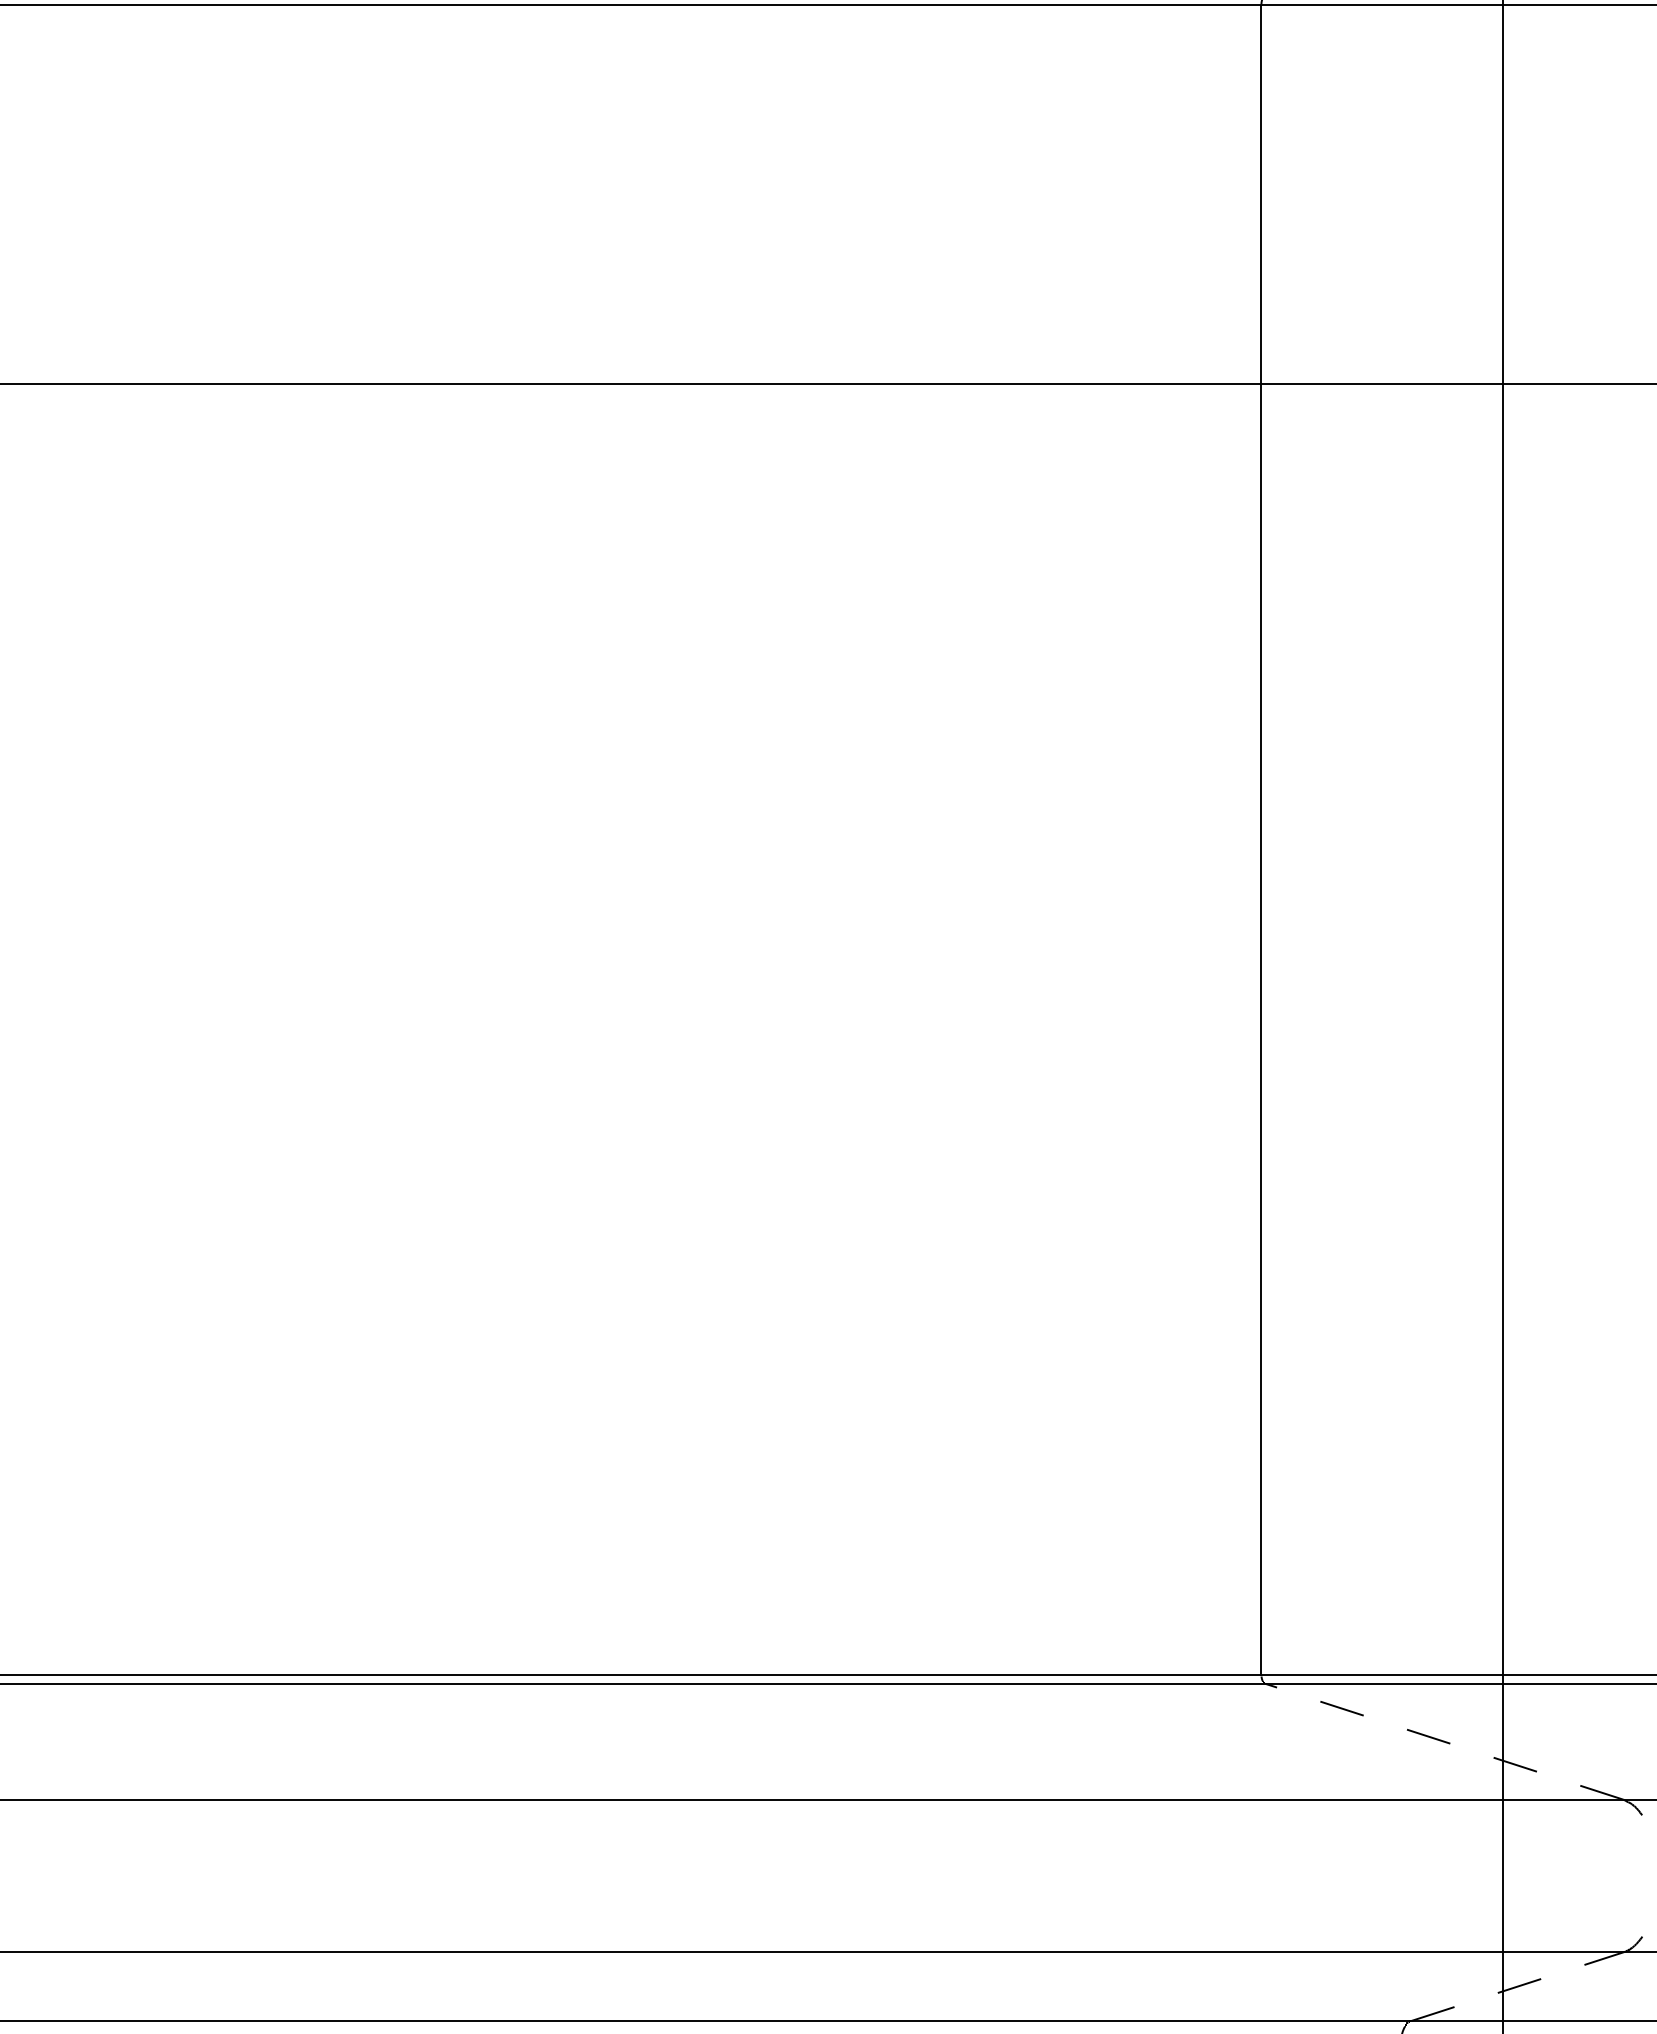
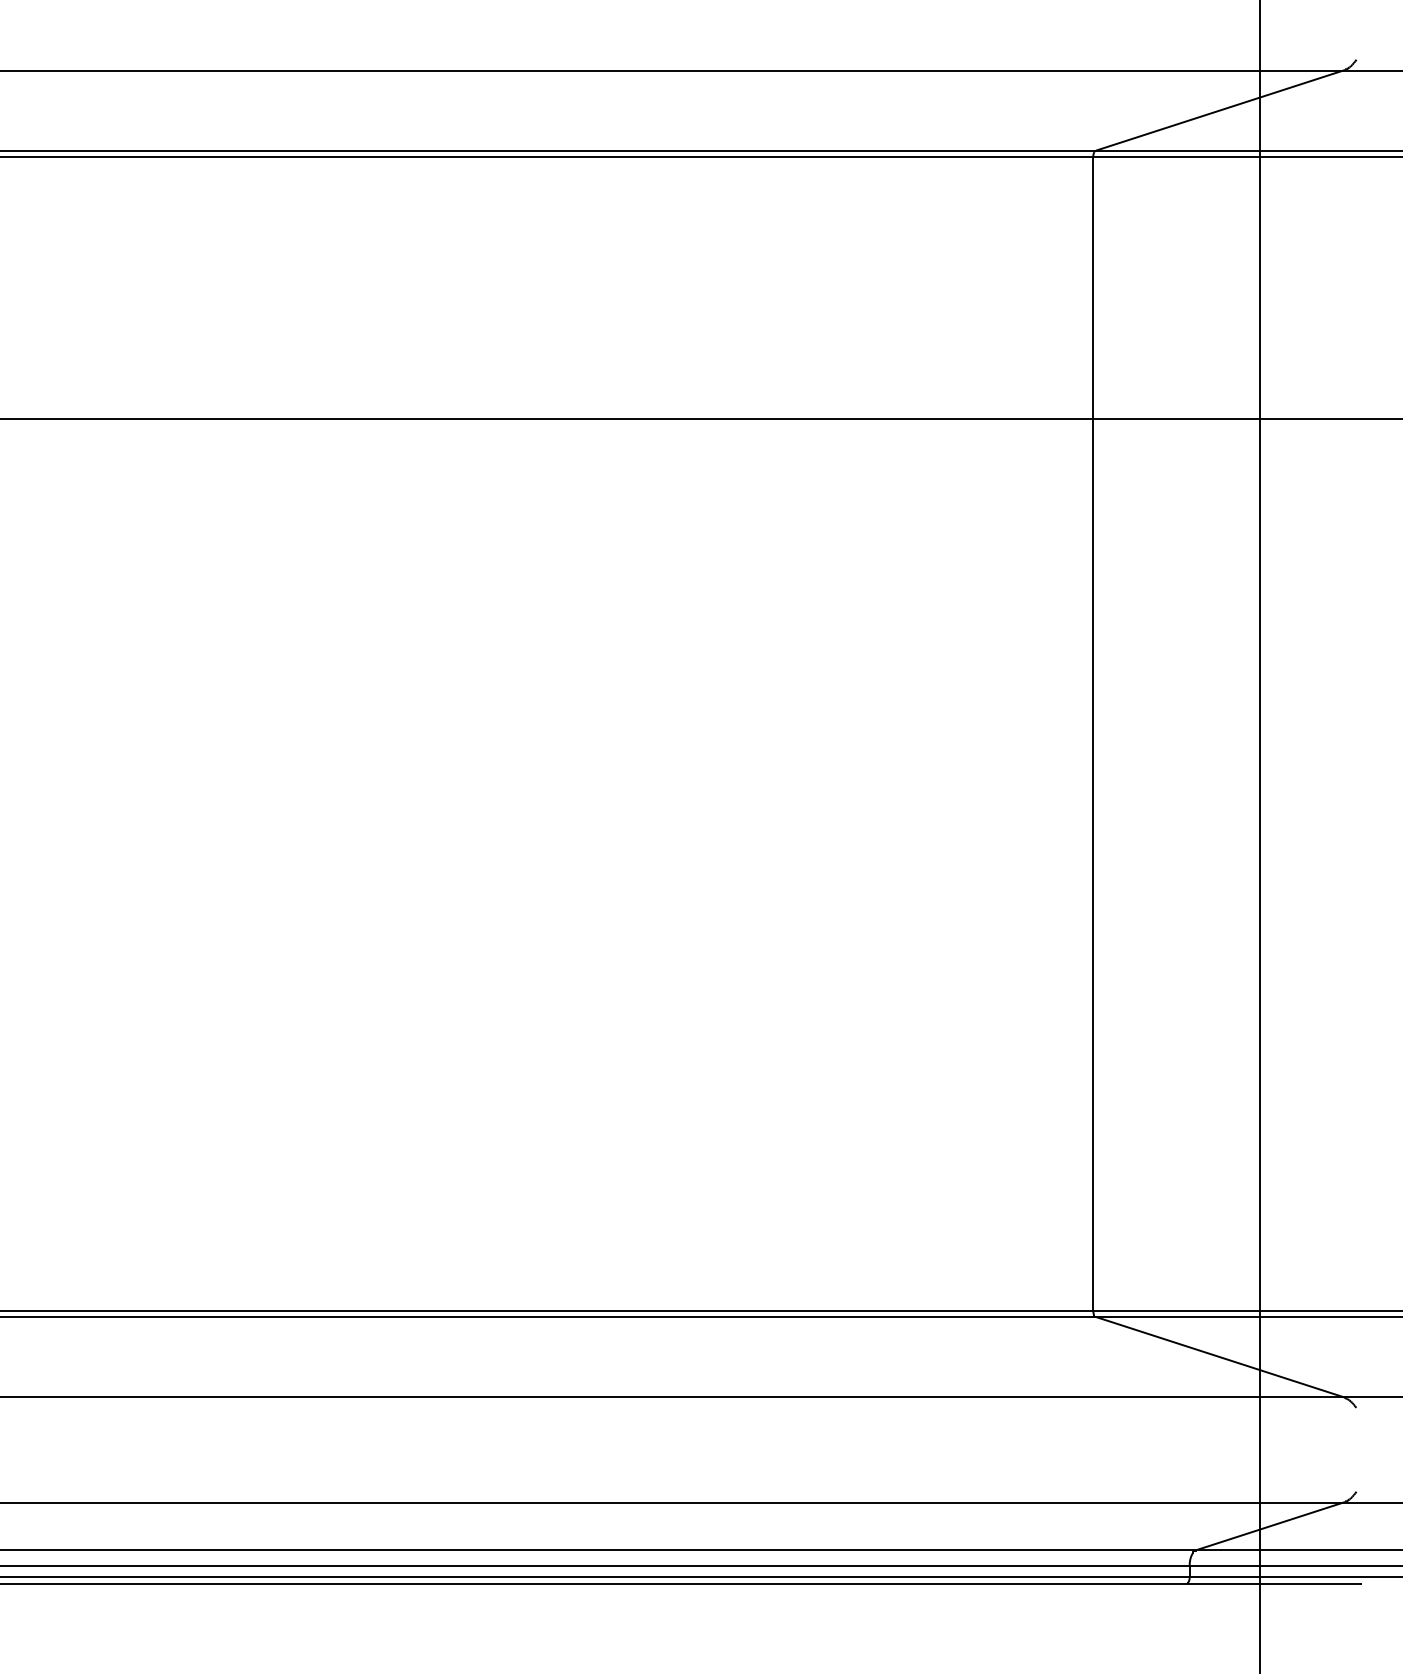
line: (1444, 1740) -> (1219, 1356), dashed -> solid
line: (1517, 1986) -> (1270, 1526), dashed -> solid

